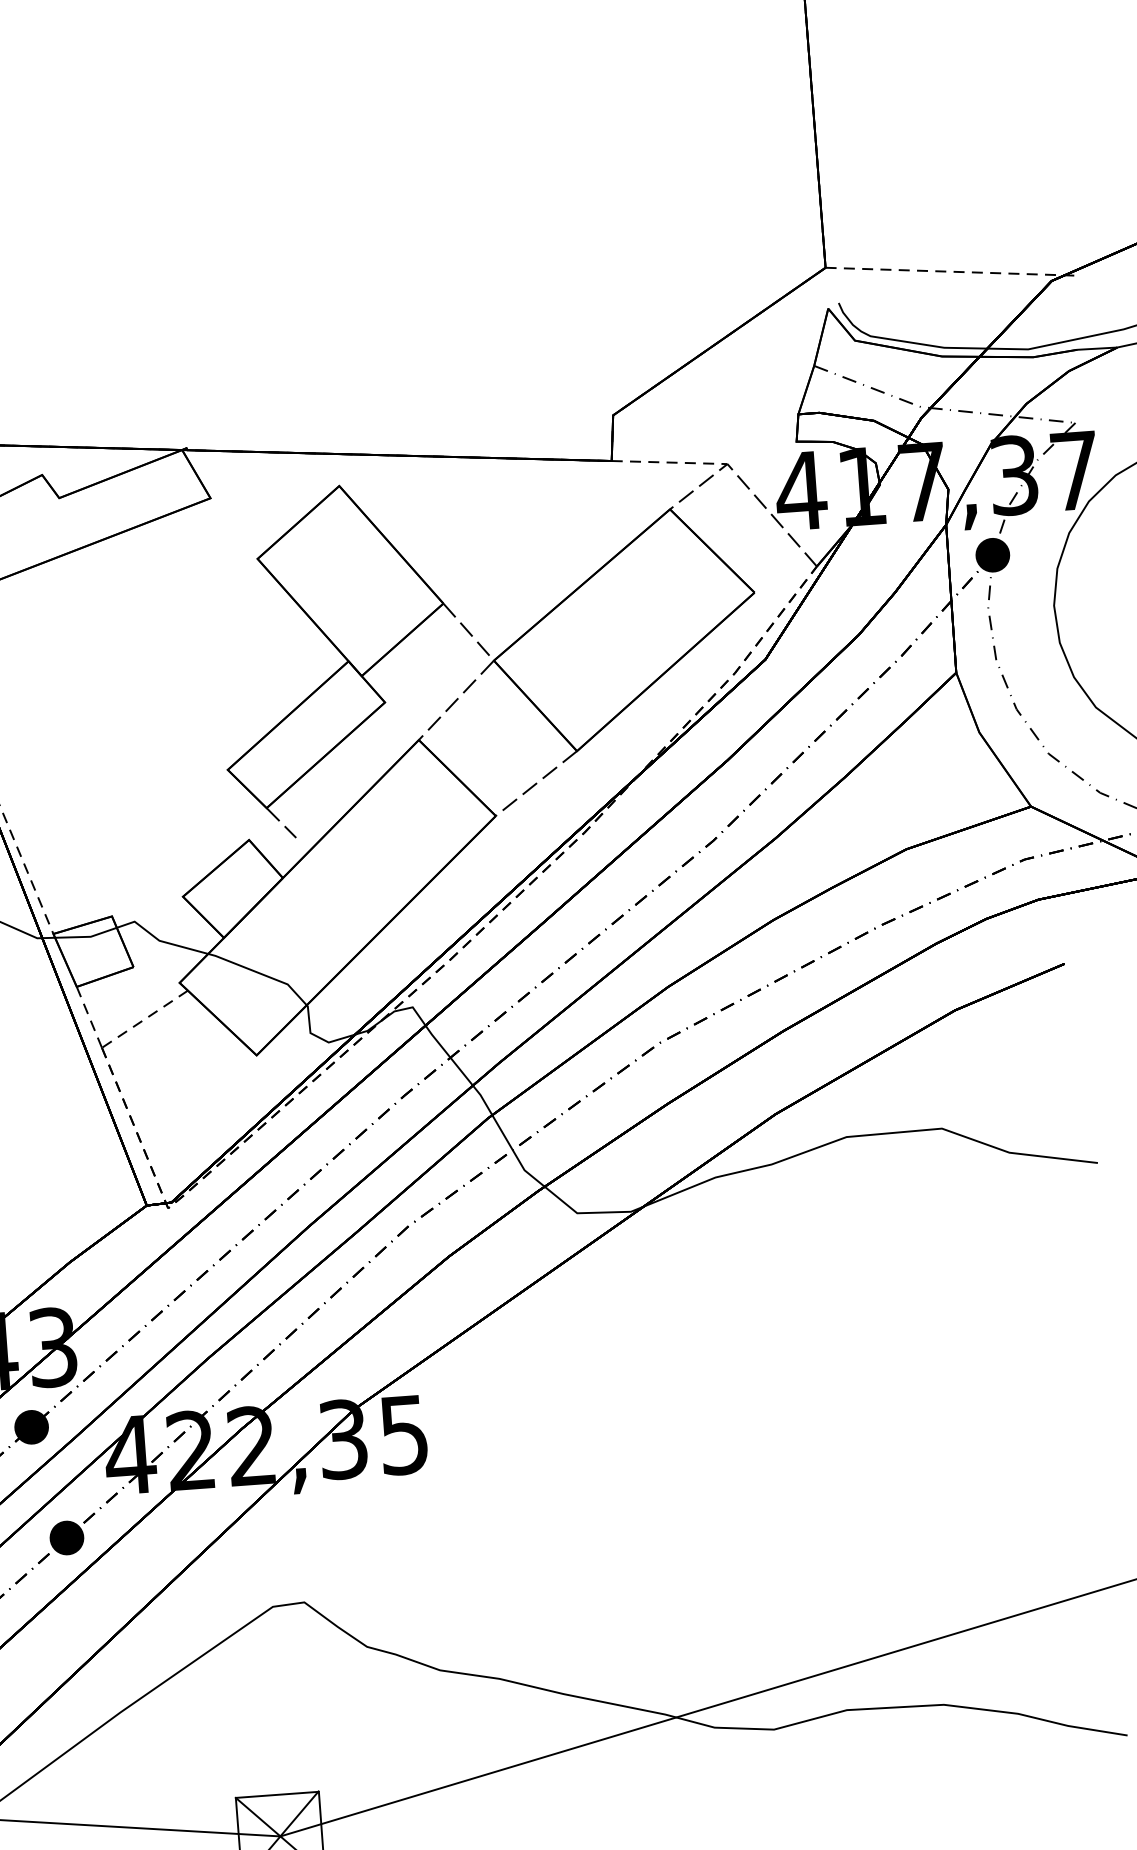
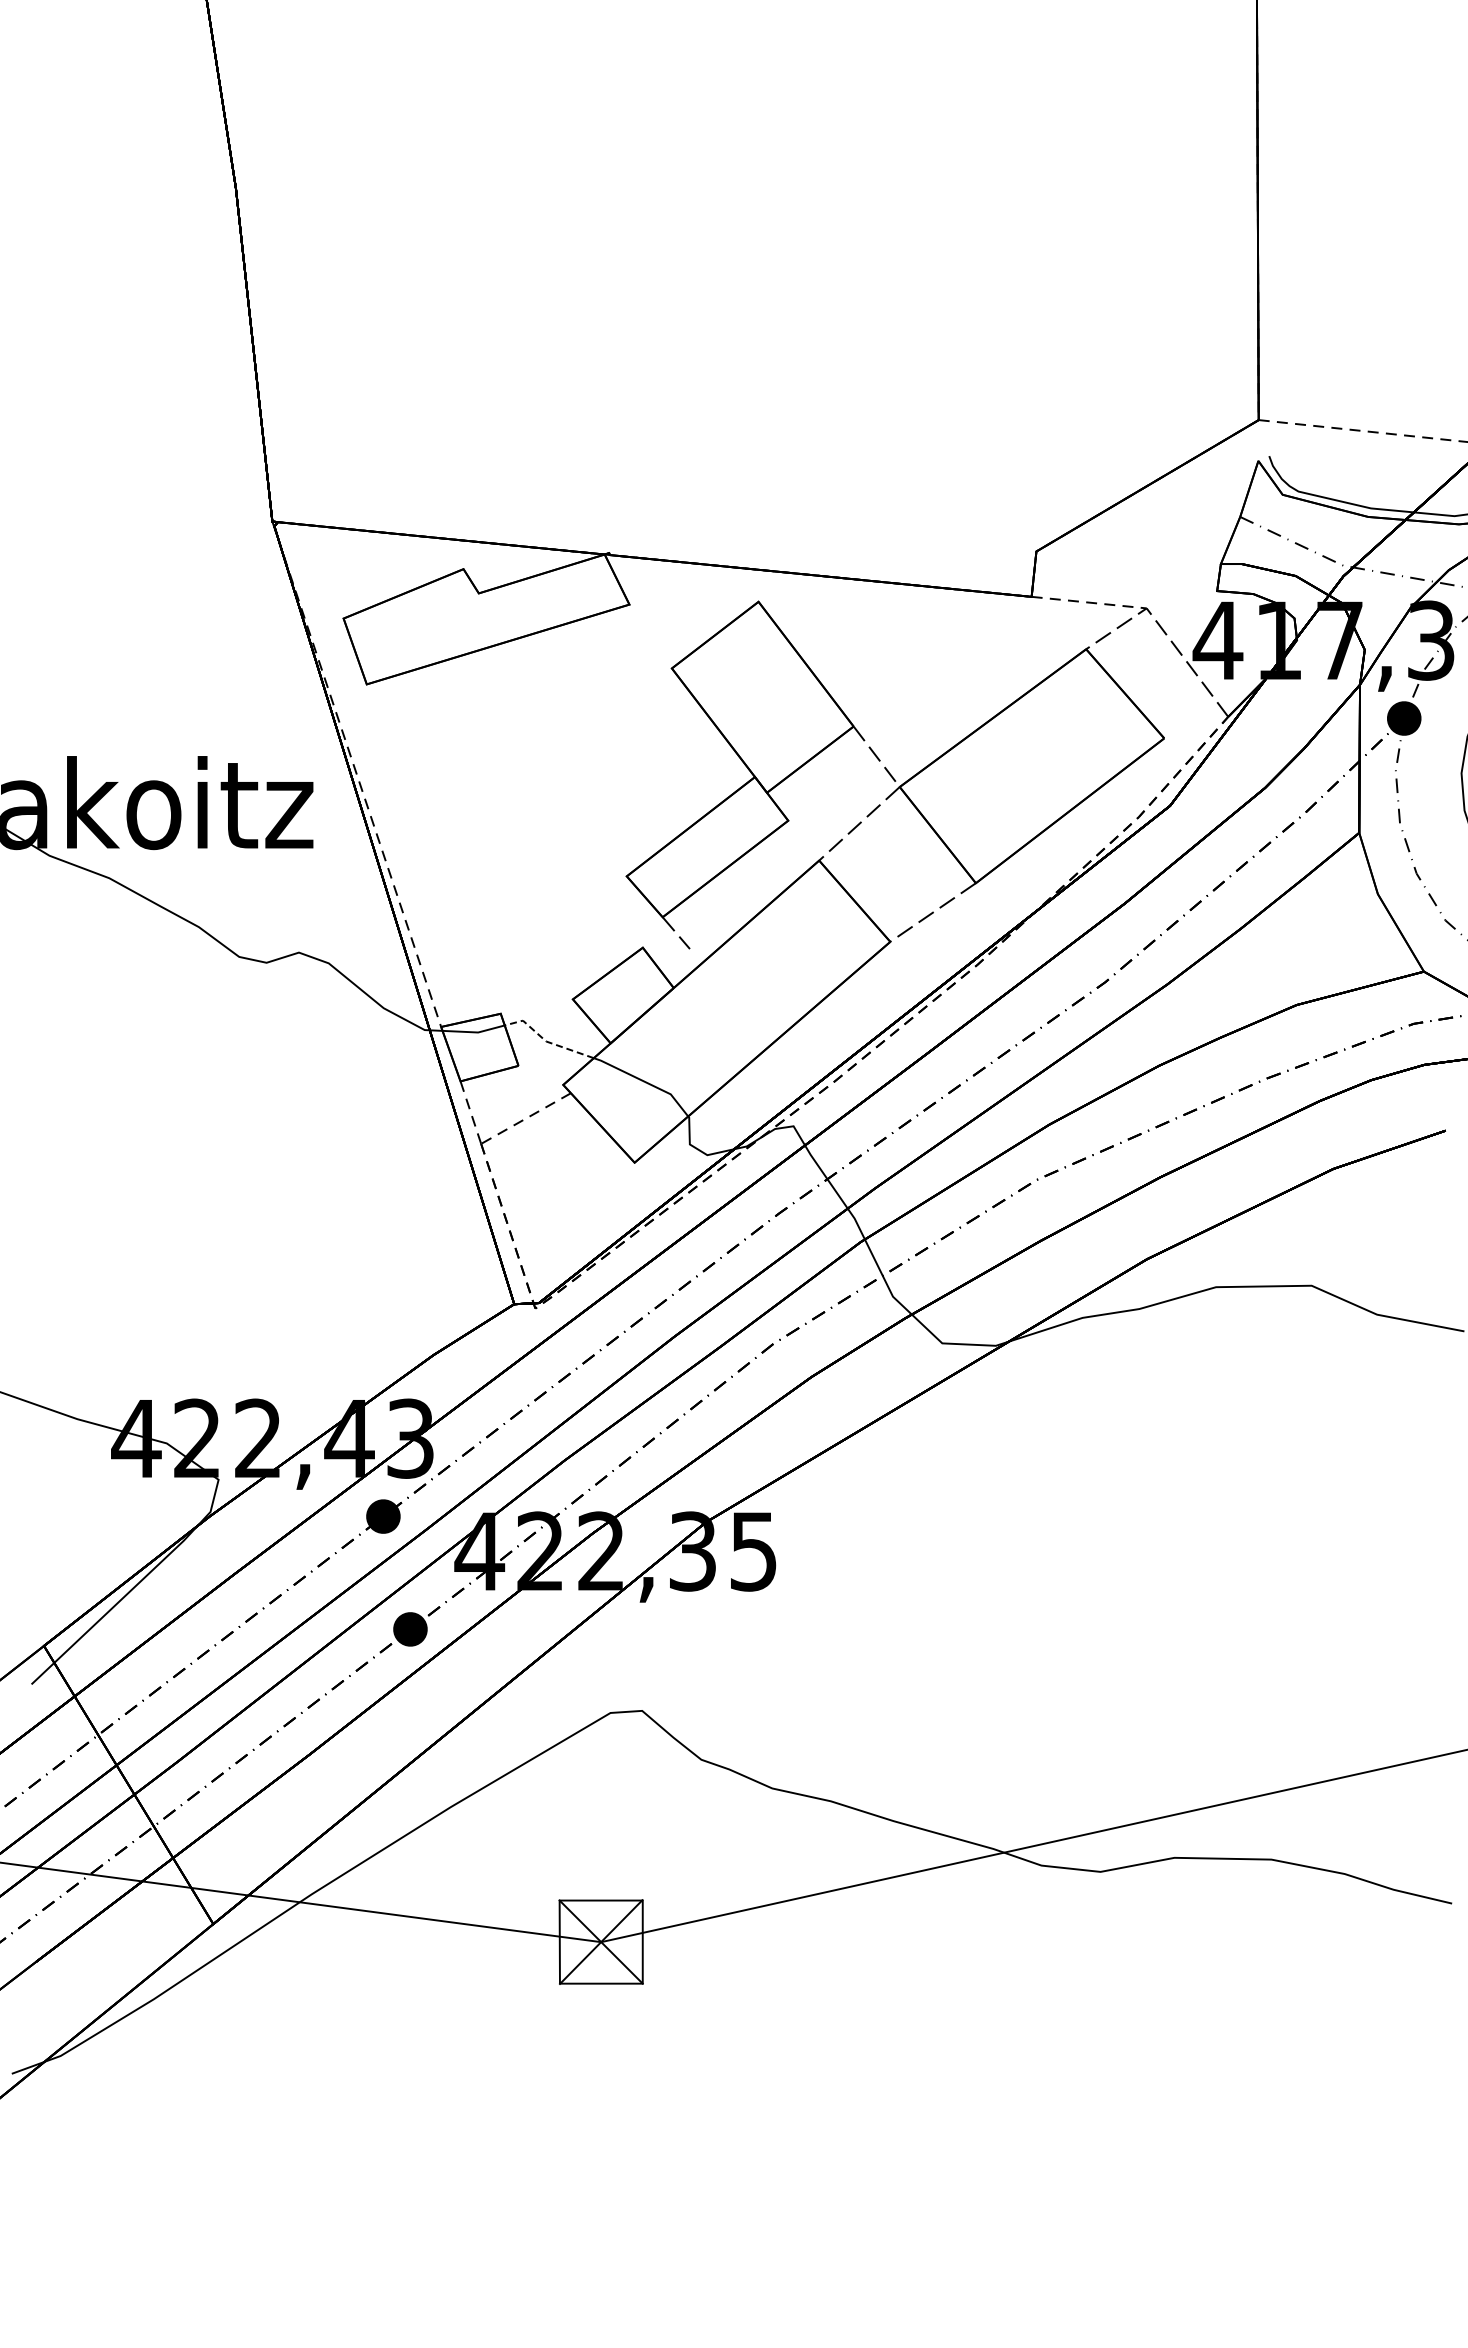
line: (159, 940) -> (546, 1041), solid -> dashed

